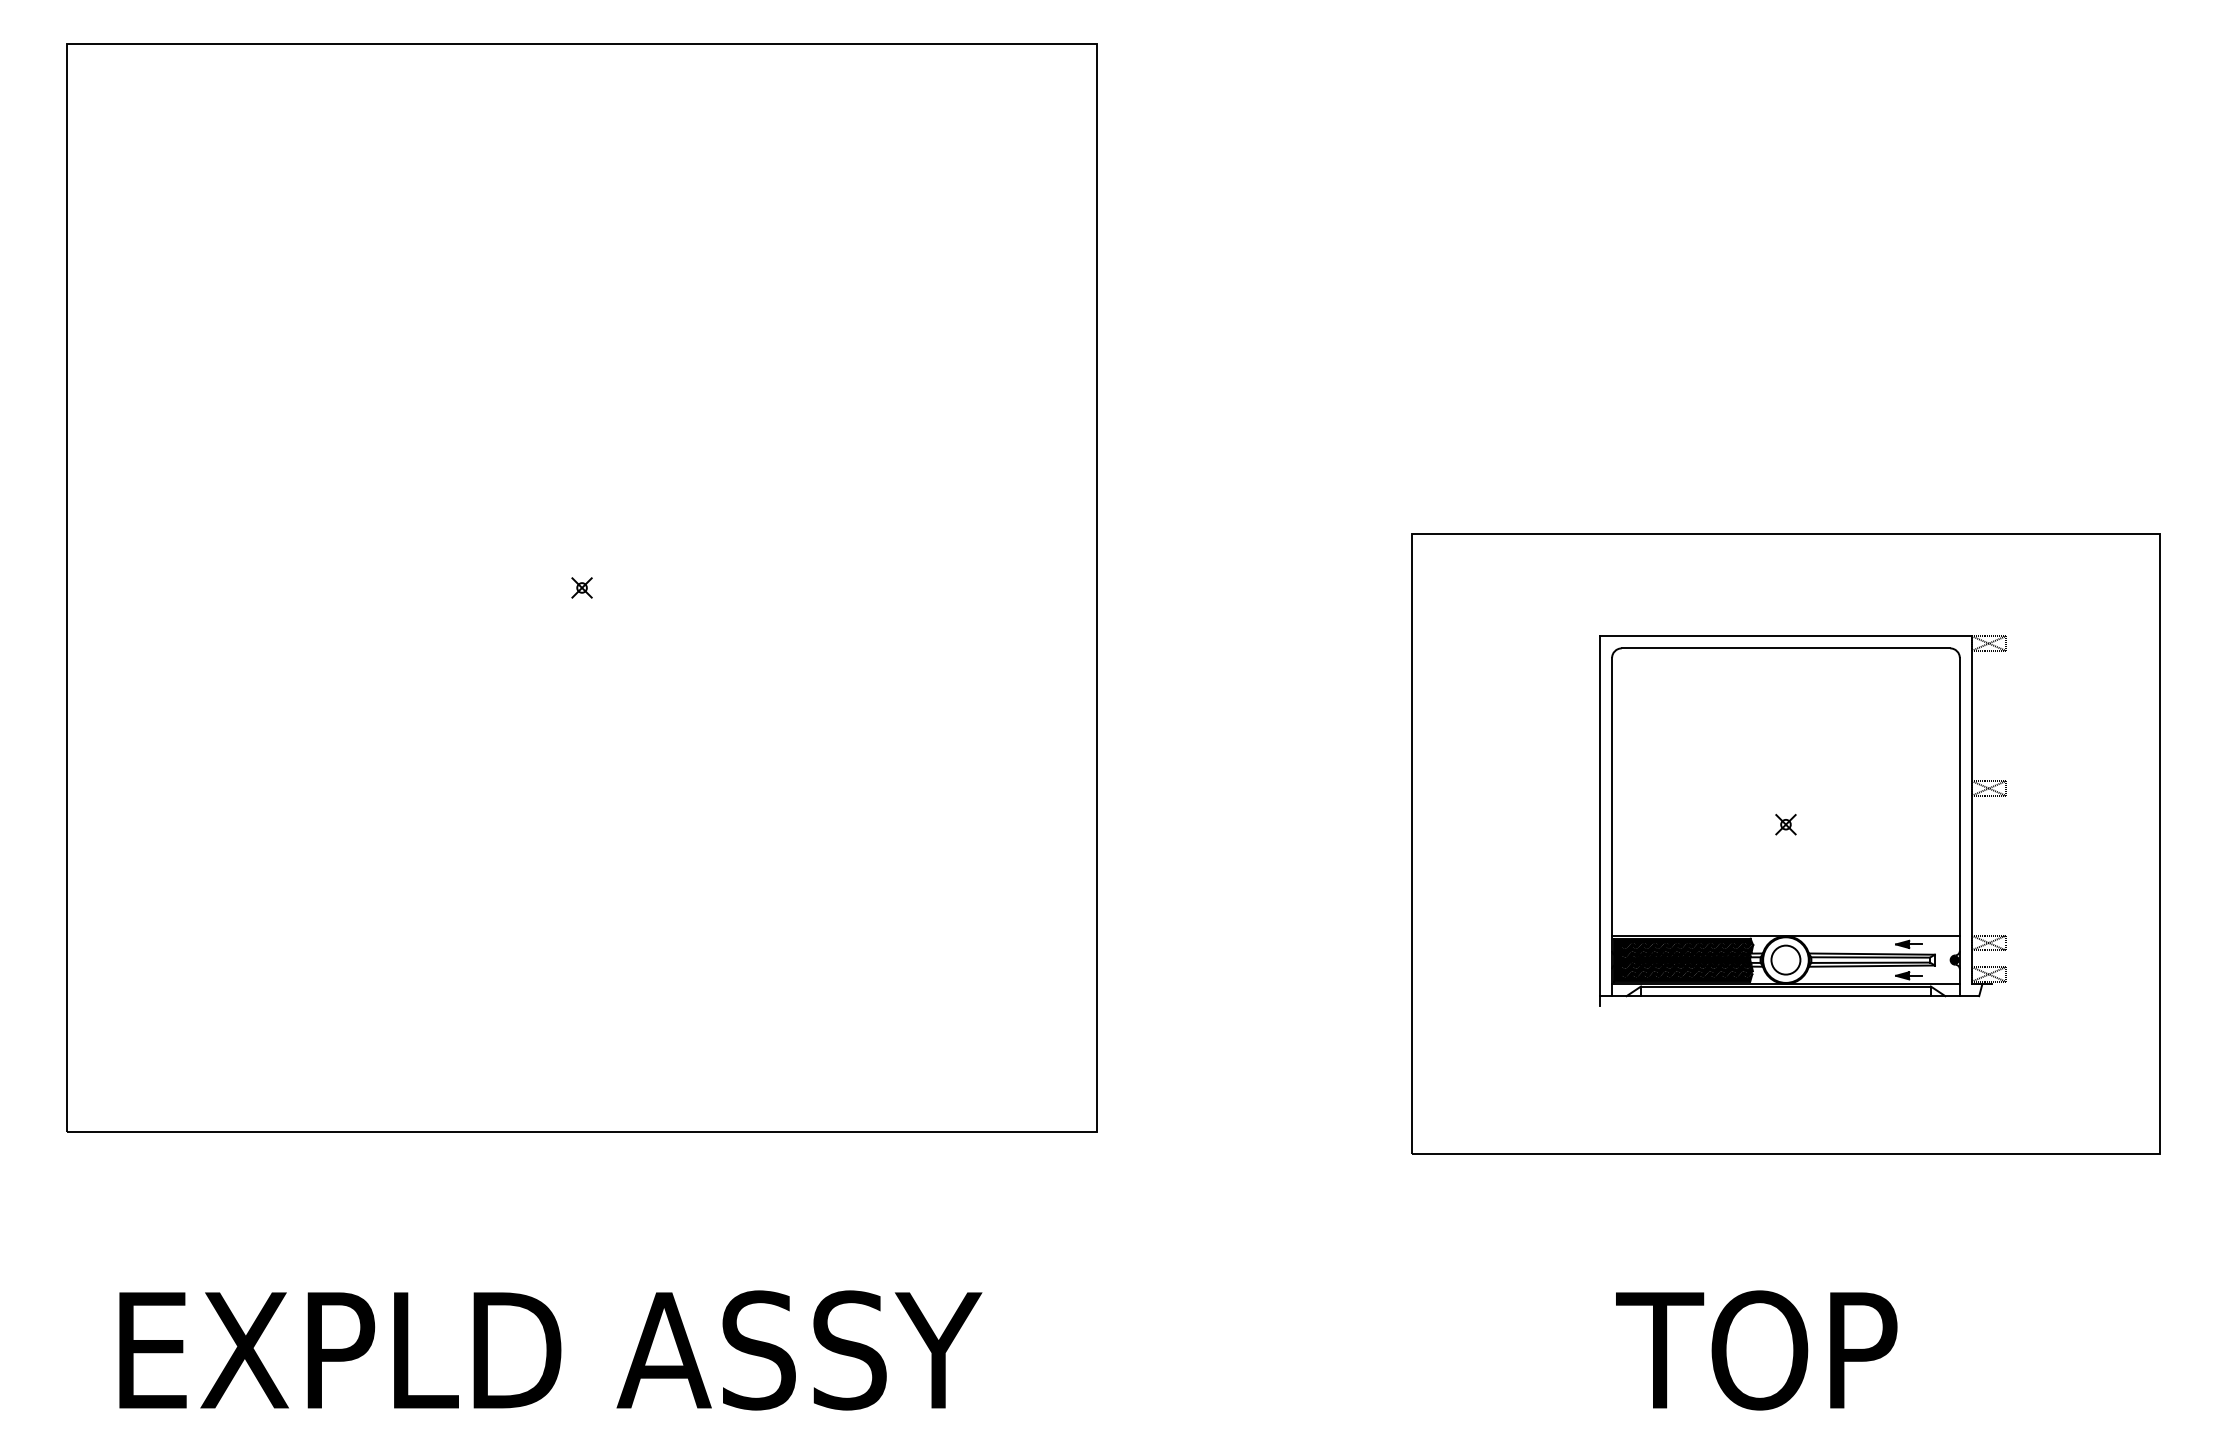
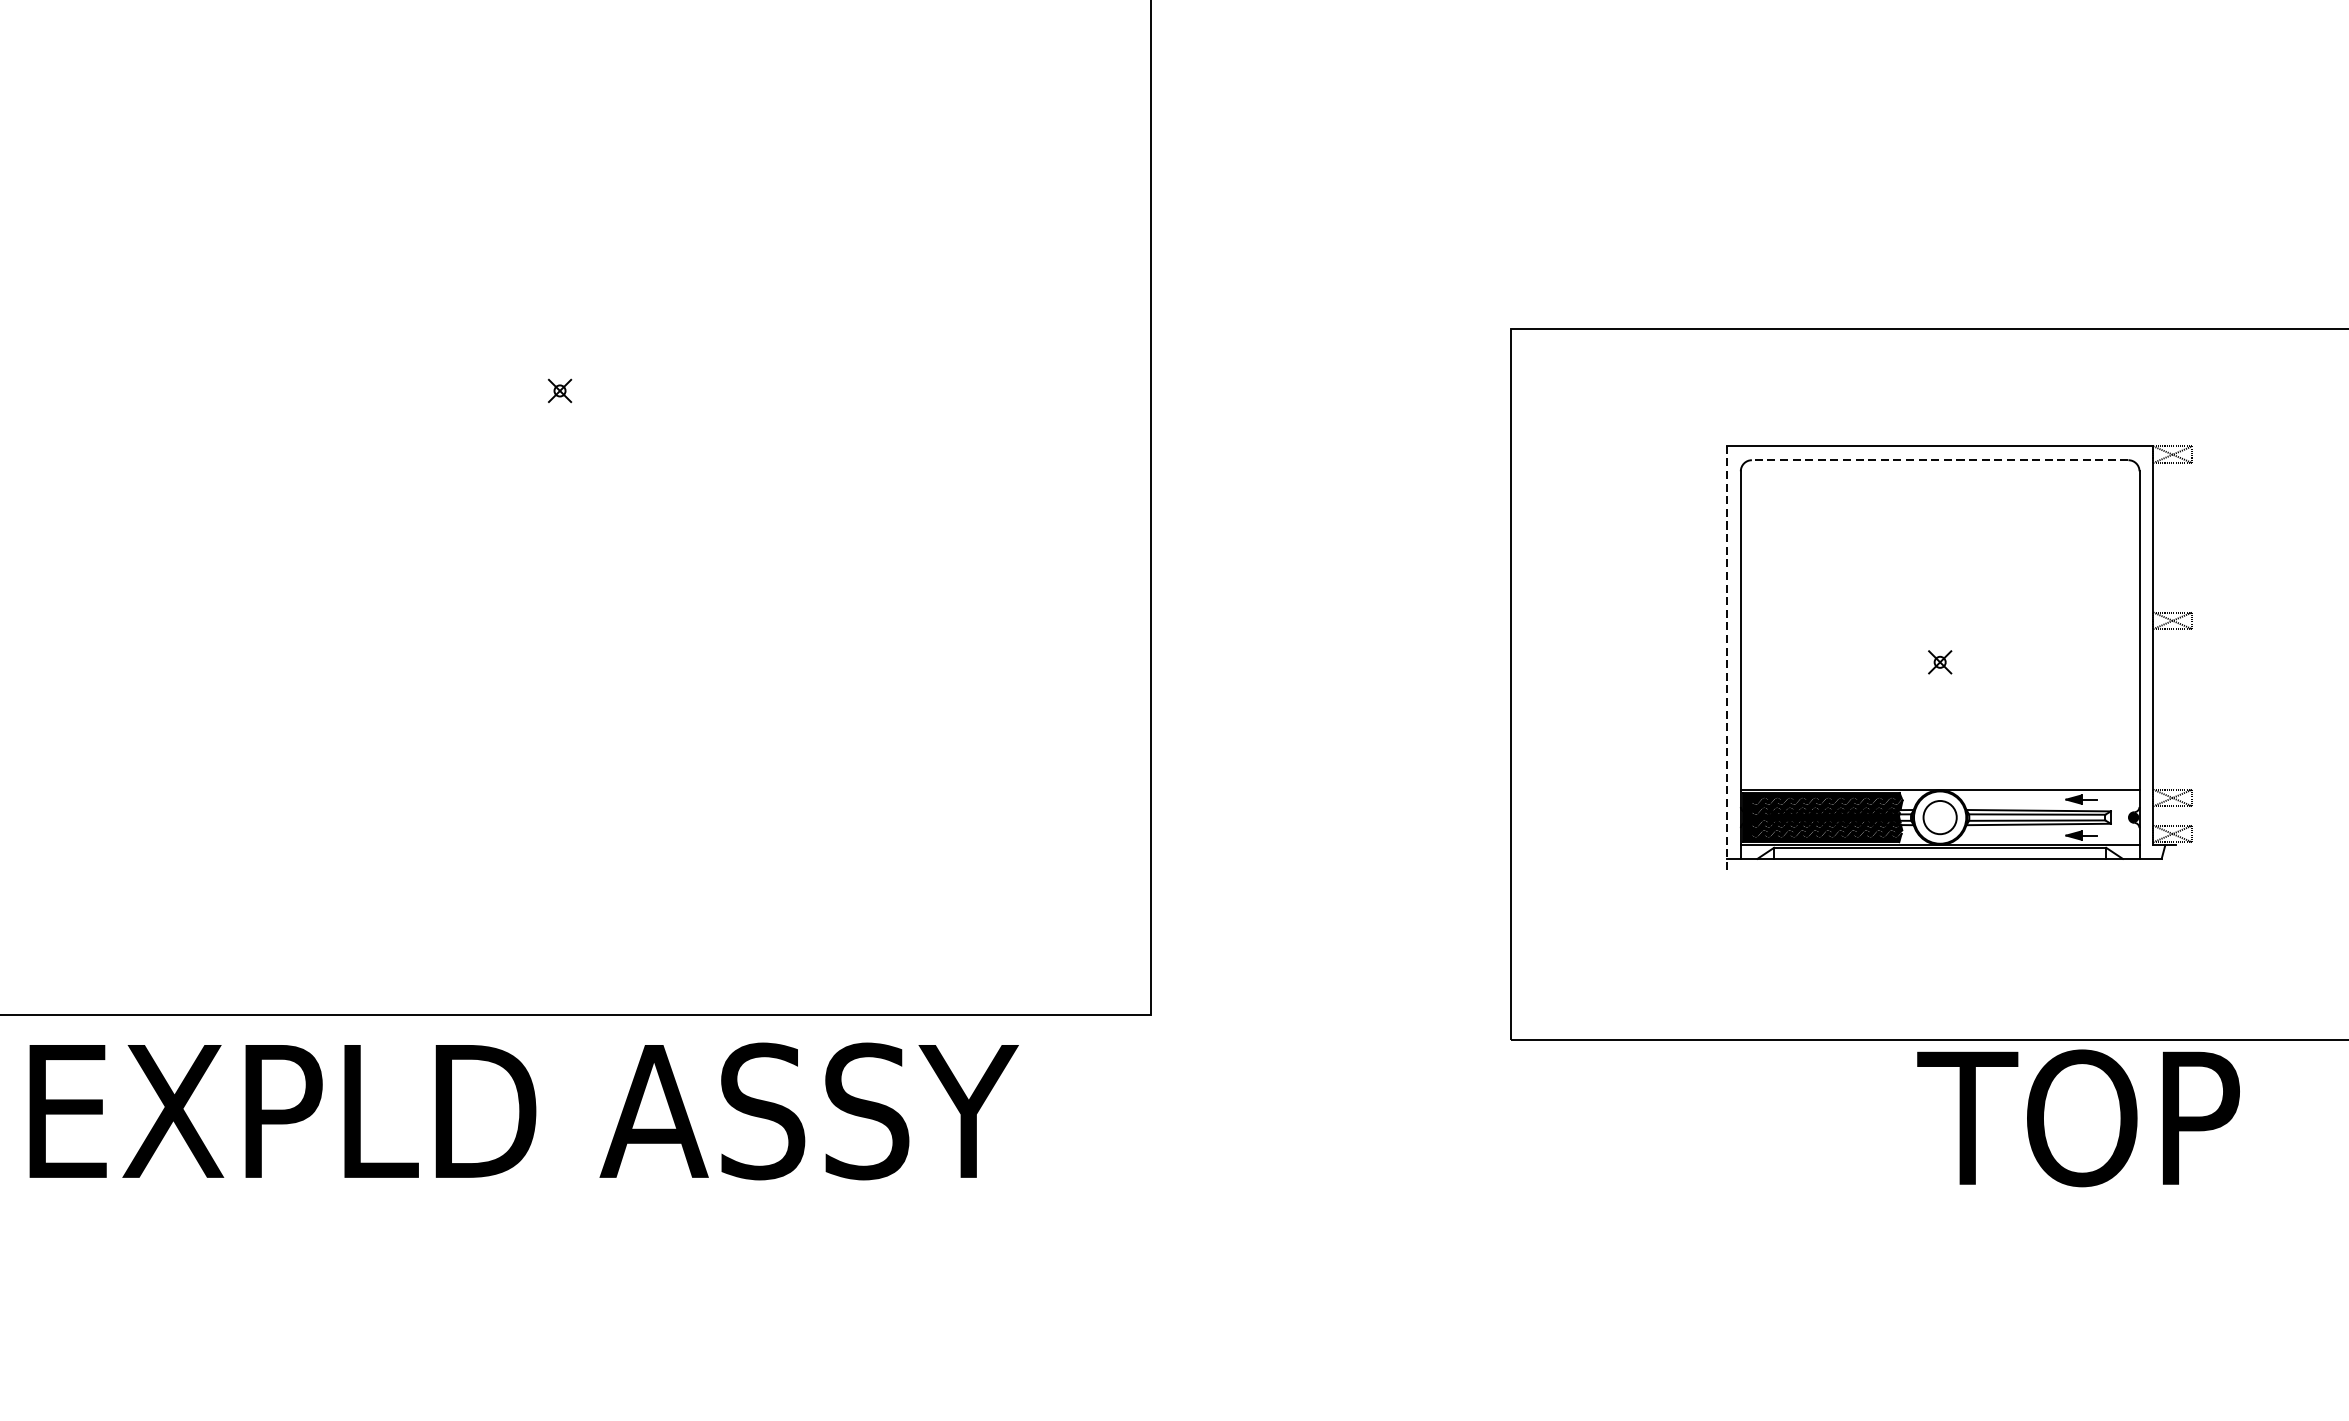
line: (1785, 648) -> (1939, 460), solid -> dashed
line: (1600, 821) -> (1727, 658), solid -> dashed
text: (550, 1350) -> (523, 1111), moved
text: (1756, 1350) -> (2078, 1118), moved

